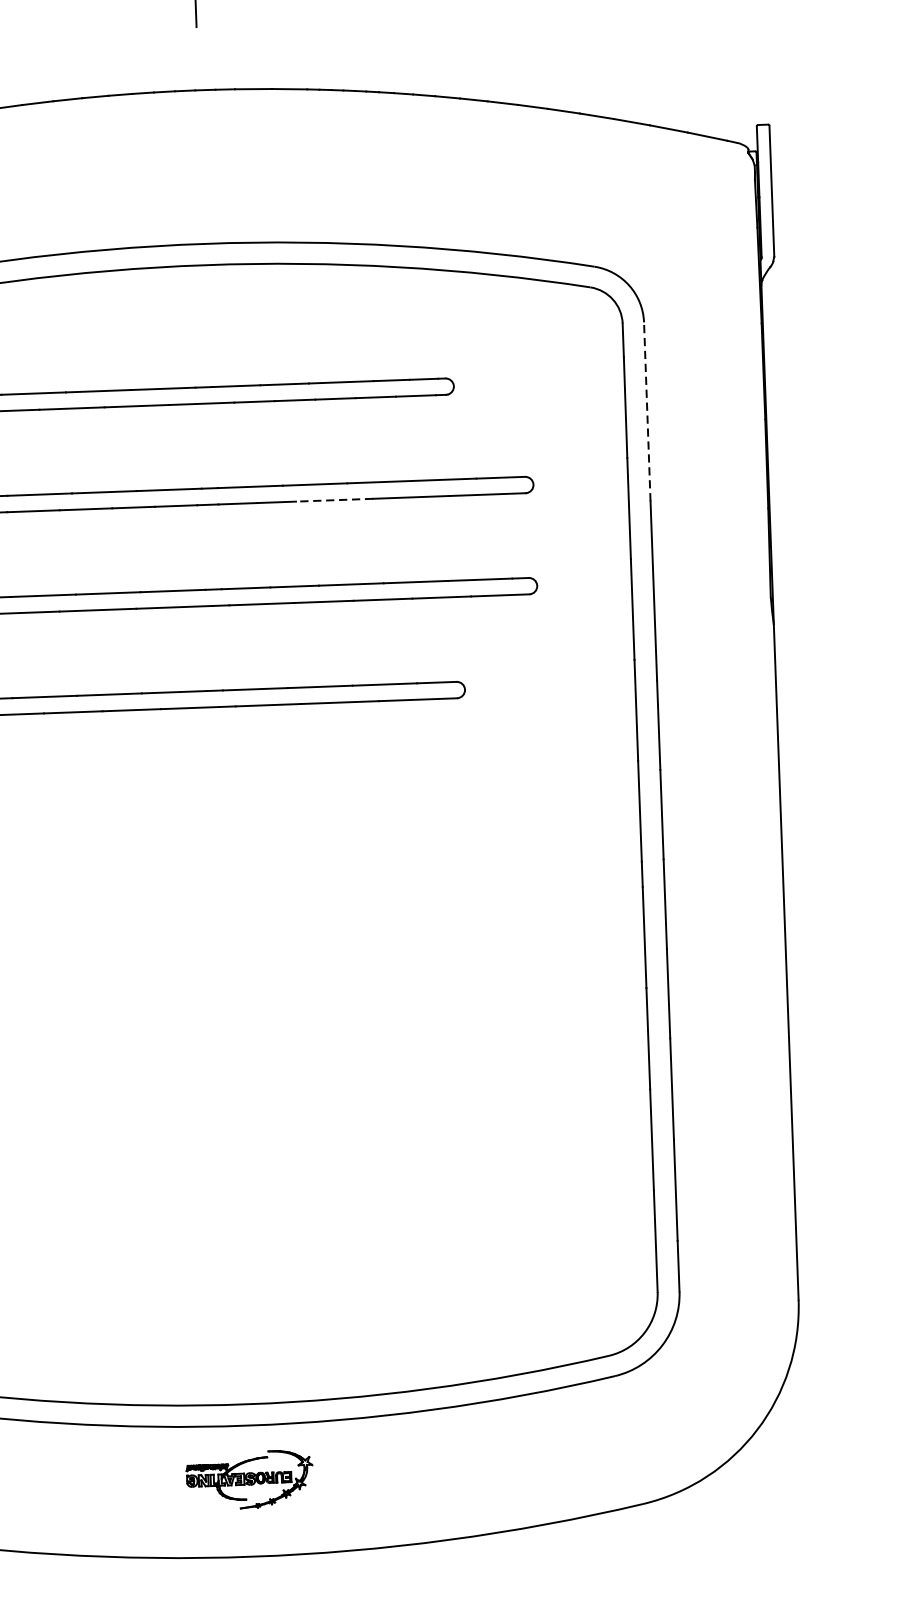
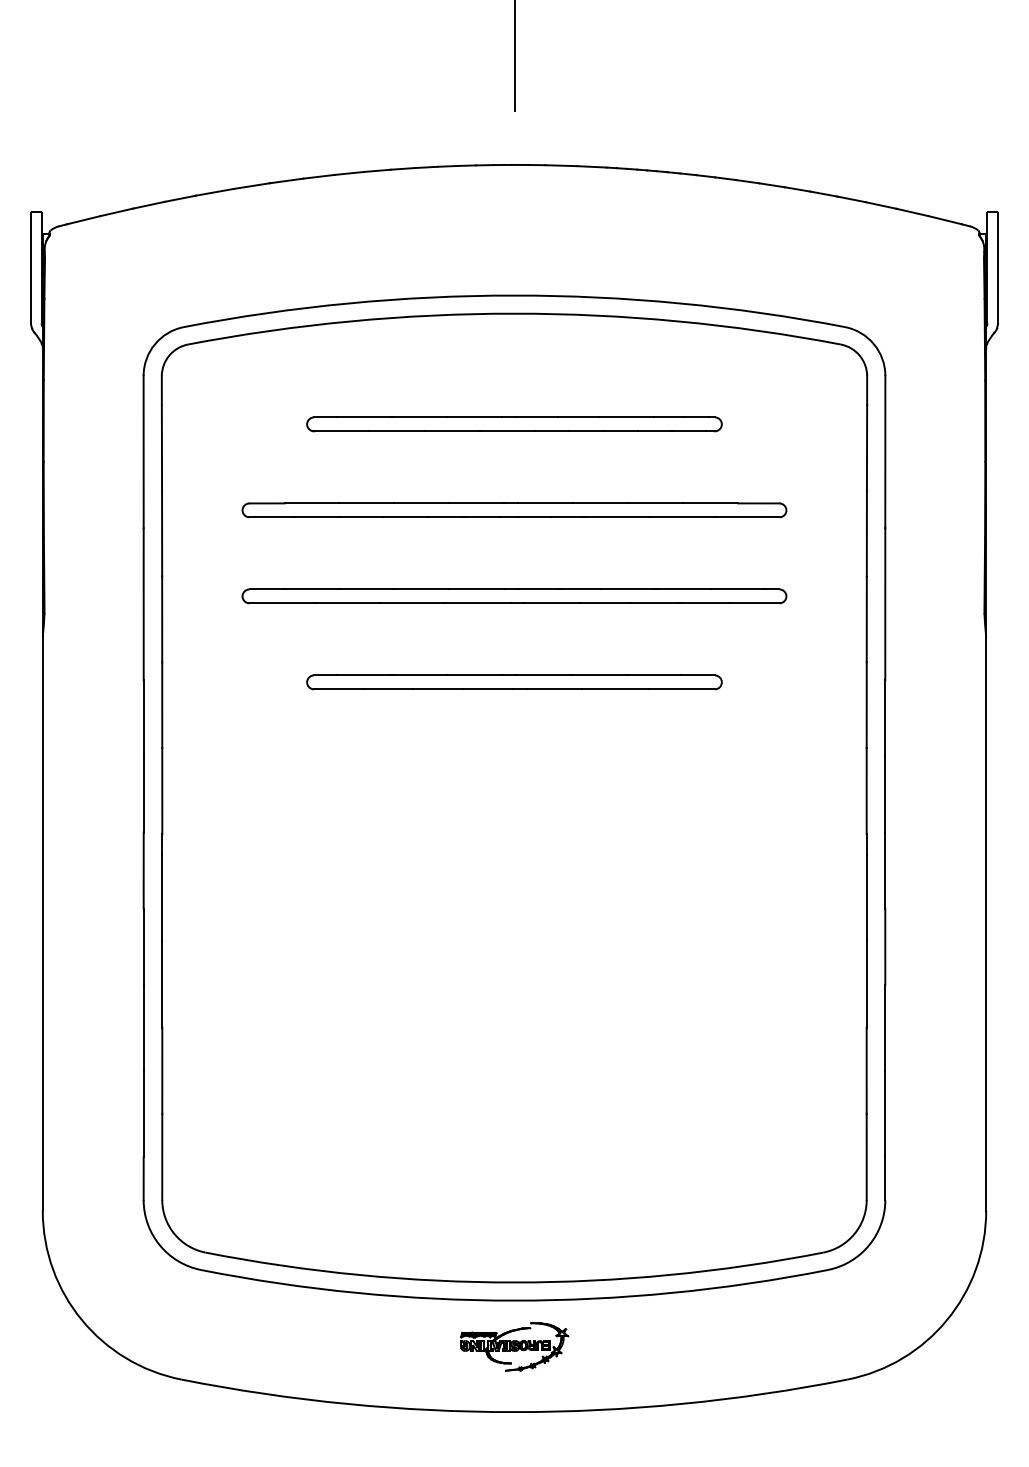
line: (647, 411) -> (885, 451), dashed -> solid
line: (334, 500) -> (616, 517), dashed -> solid

